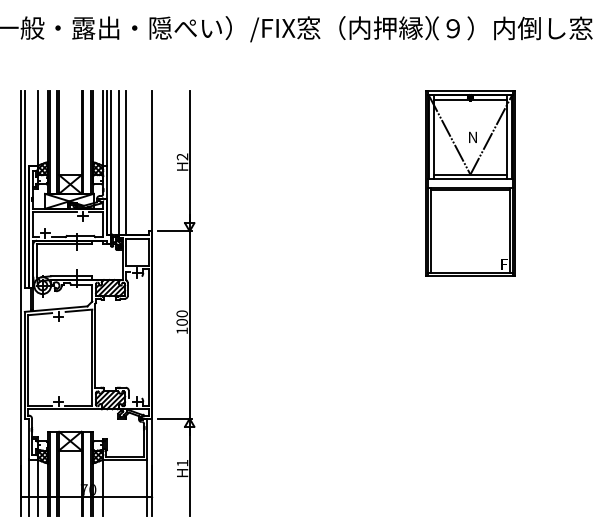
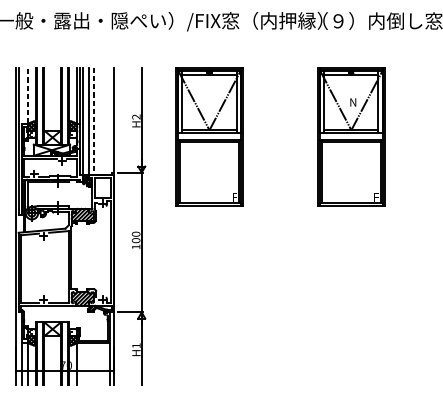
line: (37, 127) -> (28, 95), solid -> dashed
line: (125, 163) -> (93, 121), solid -> dashed
part: (280, 183) -> (209, 136), added

